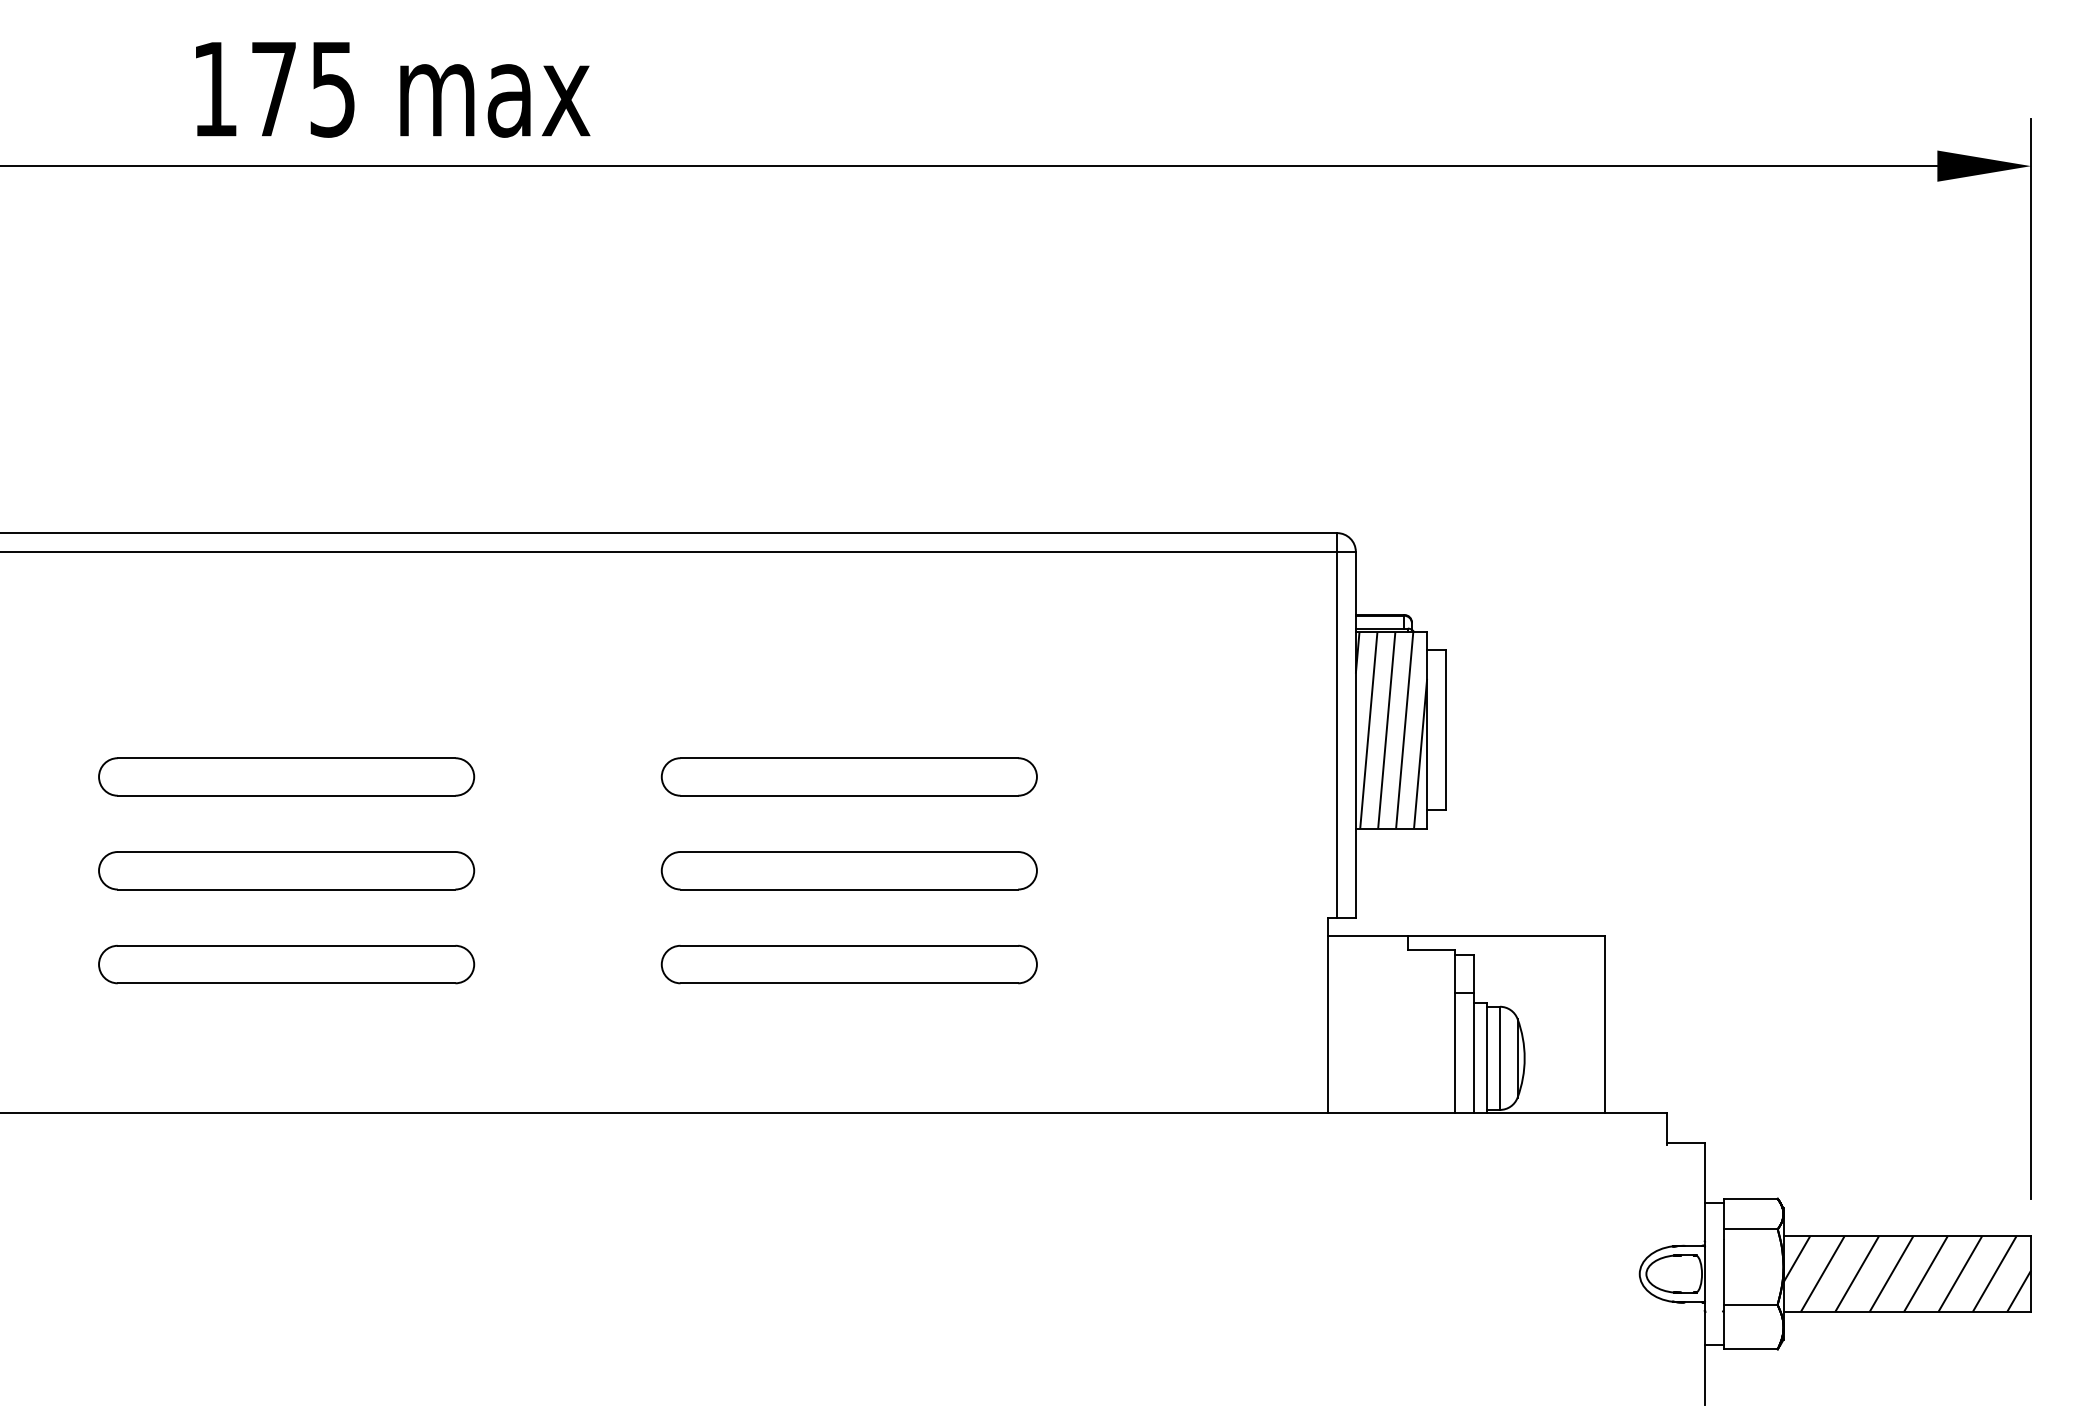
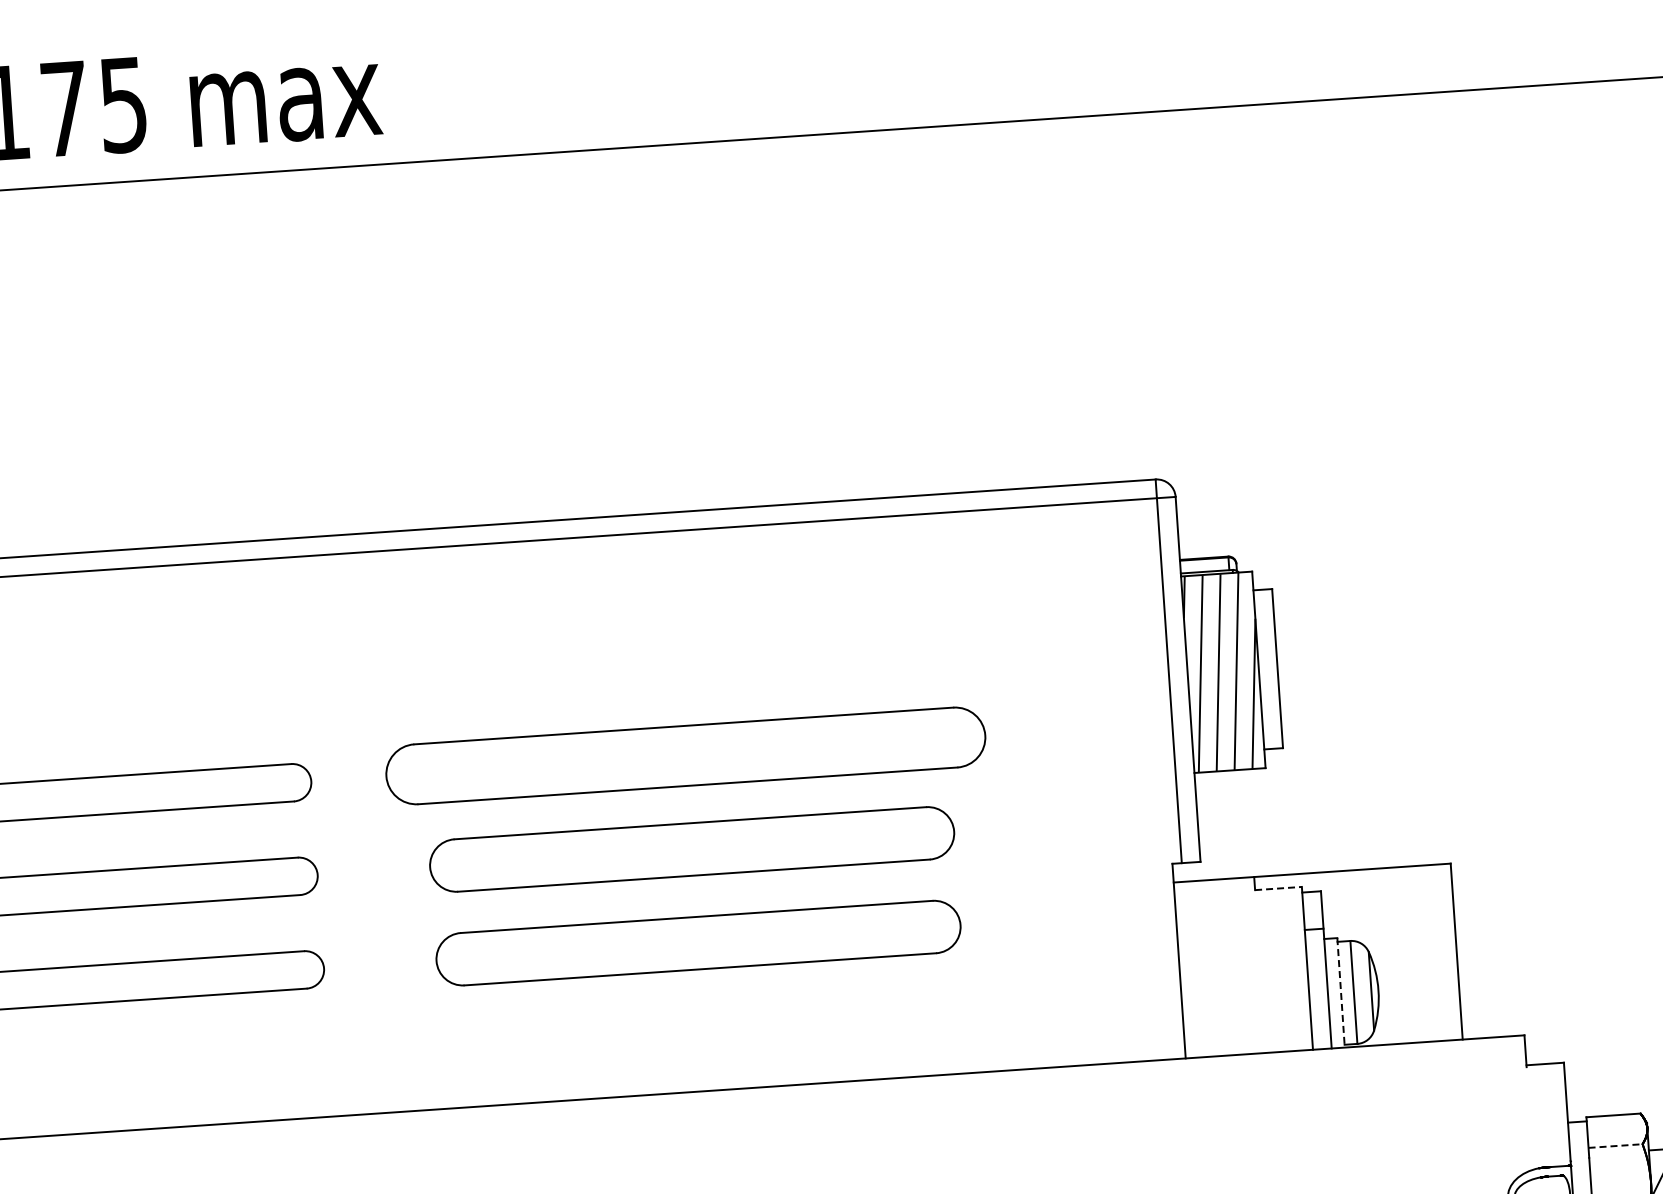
part: (848, 776) -> (684, 755), size x1.6
part: (848, 870) -> (691, 849), size x1.4
line: (1432, 949) -> (1279, 888), solid -> dashed
part: (848, 964) -> (697, 943), size x1.4
line: (1487, 1057) -> (1341, 992), solid -> dashed
line: (1751, 1229) -> (1616, 1146), solid -> dashed

